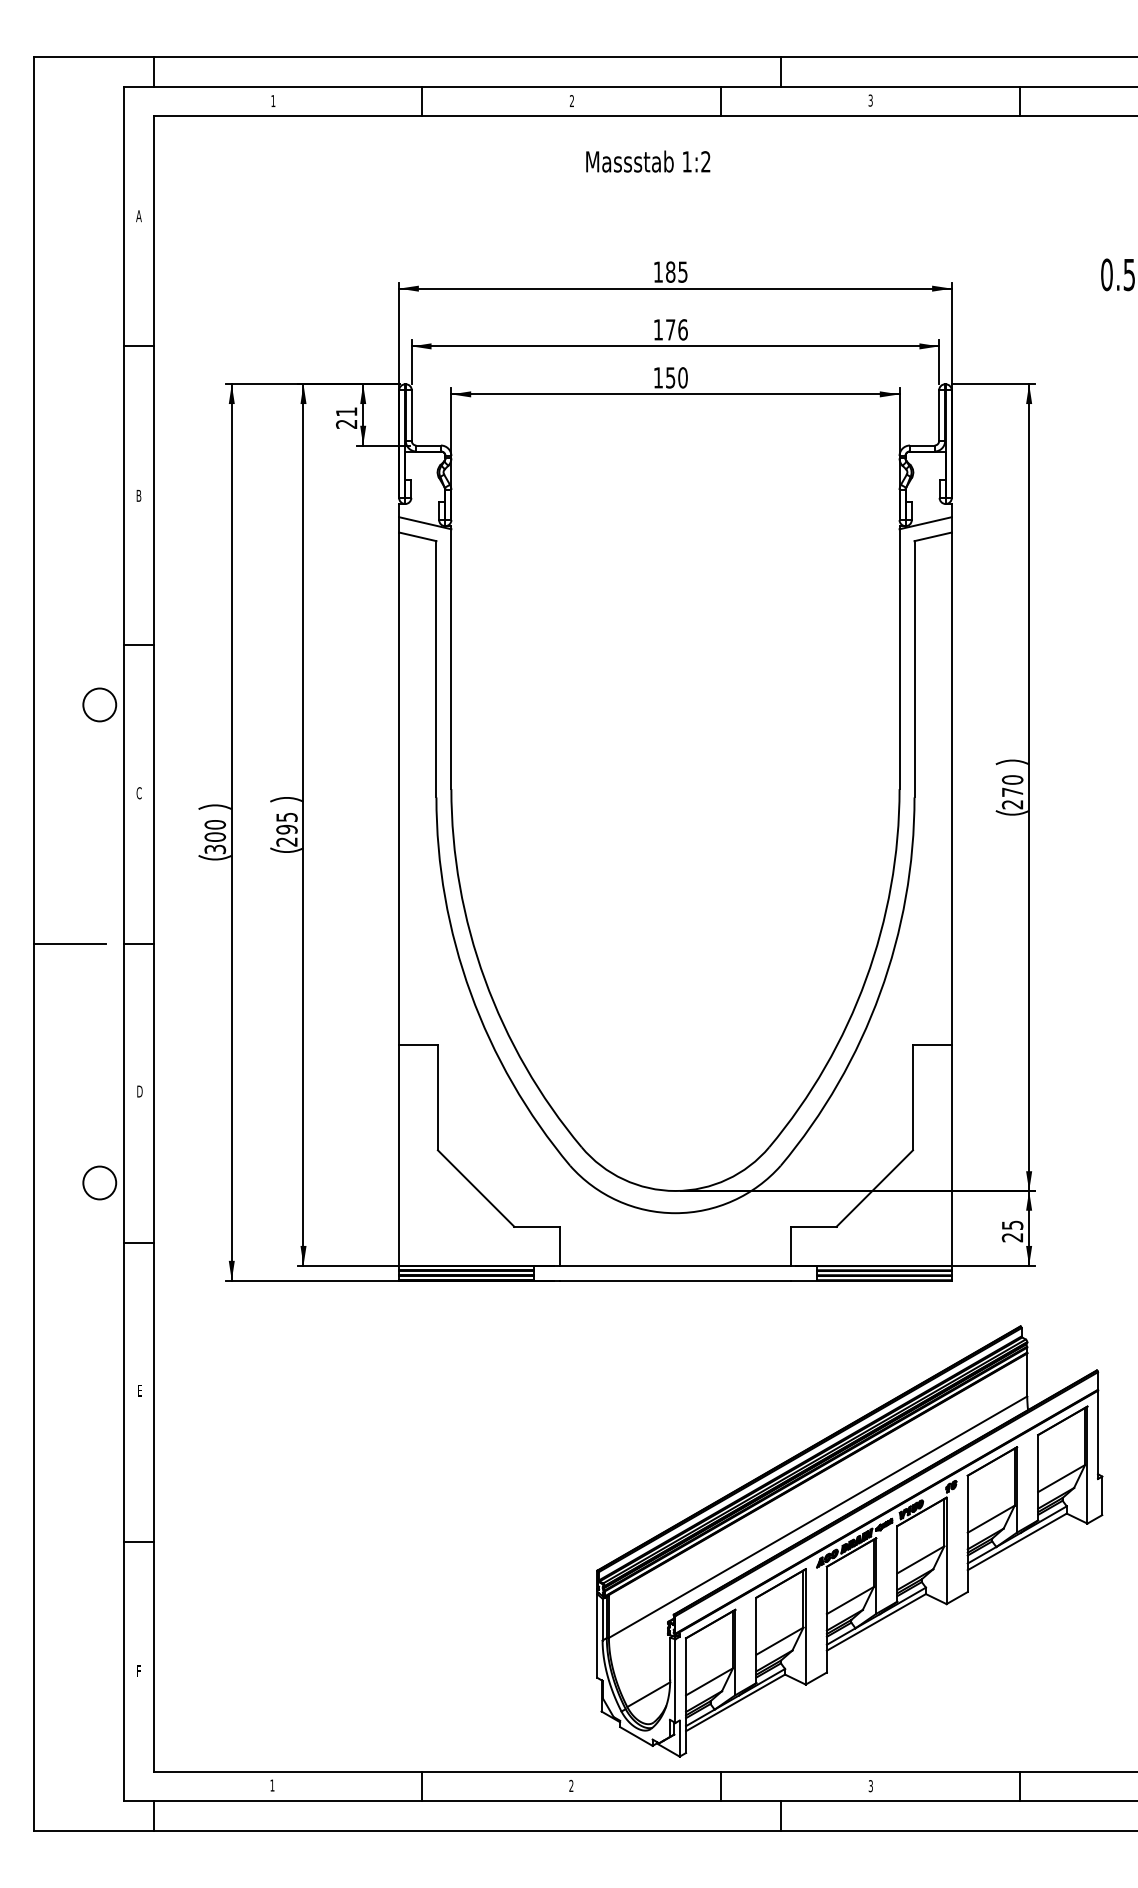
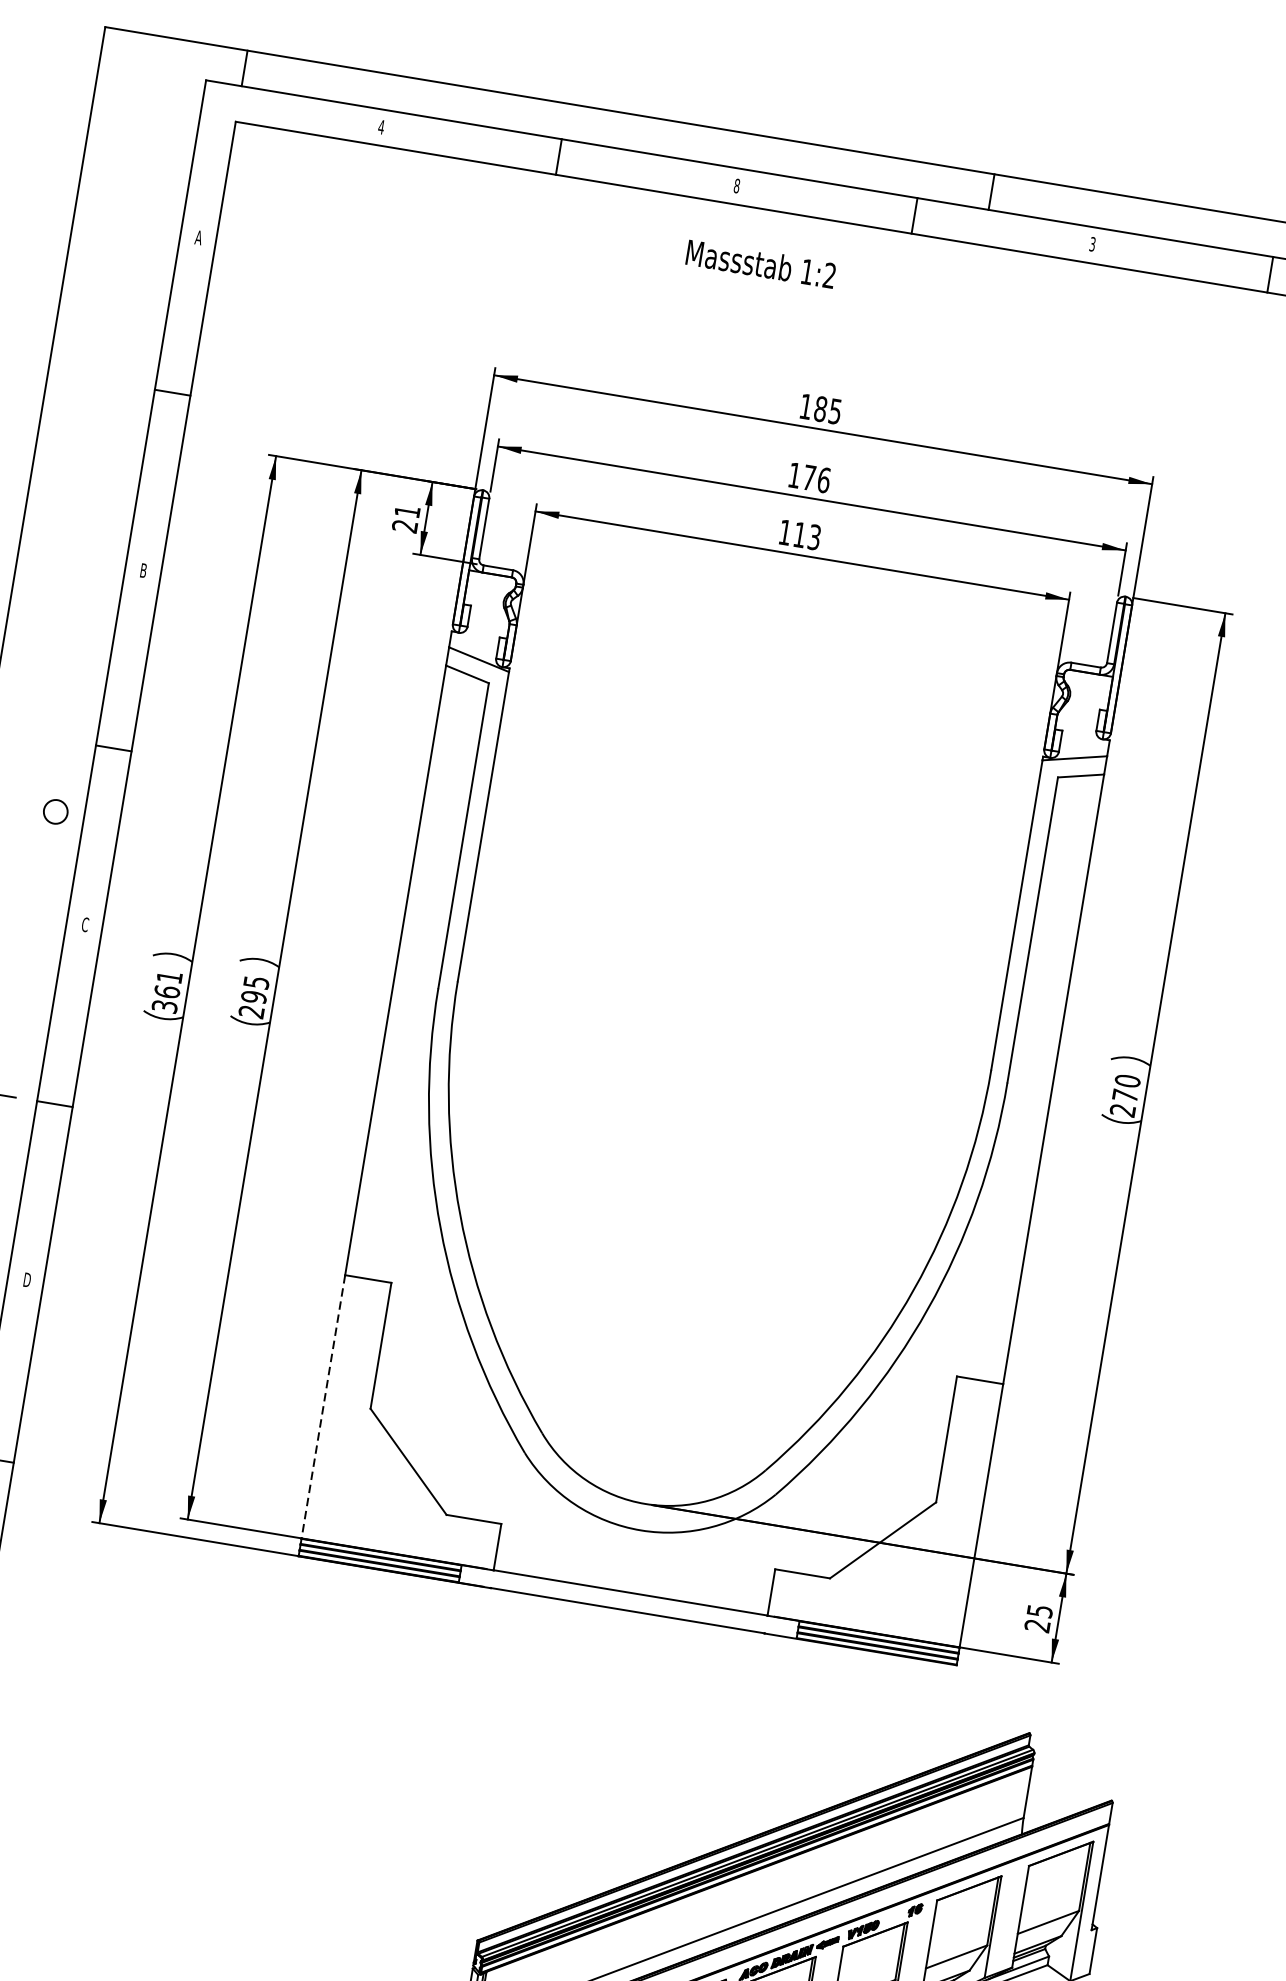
text: (273, 101) -> (381, 127), 1 -> 4
text: (571, 101) -> (736, 186), 2 -> 8
text: (648, 161) -> (761, 263), moved
text: (676, 377) -> (806, 535), 150 -> 113
circle: (99, 704) -> (55, 811), size x0.6
text: (215, 830) -> (168, 984), 300 -> 361
line: (399, 1155) -> (323, 1407), solid -> dashed

